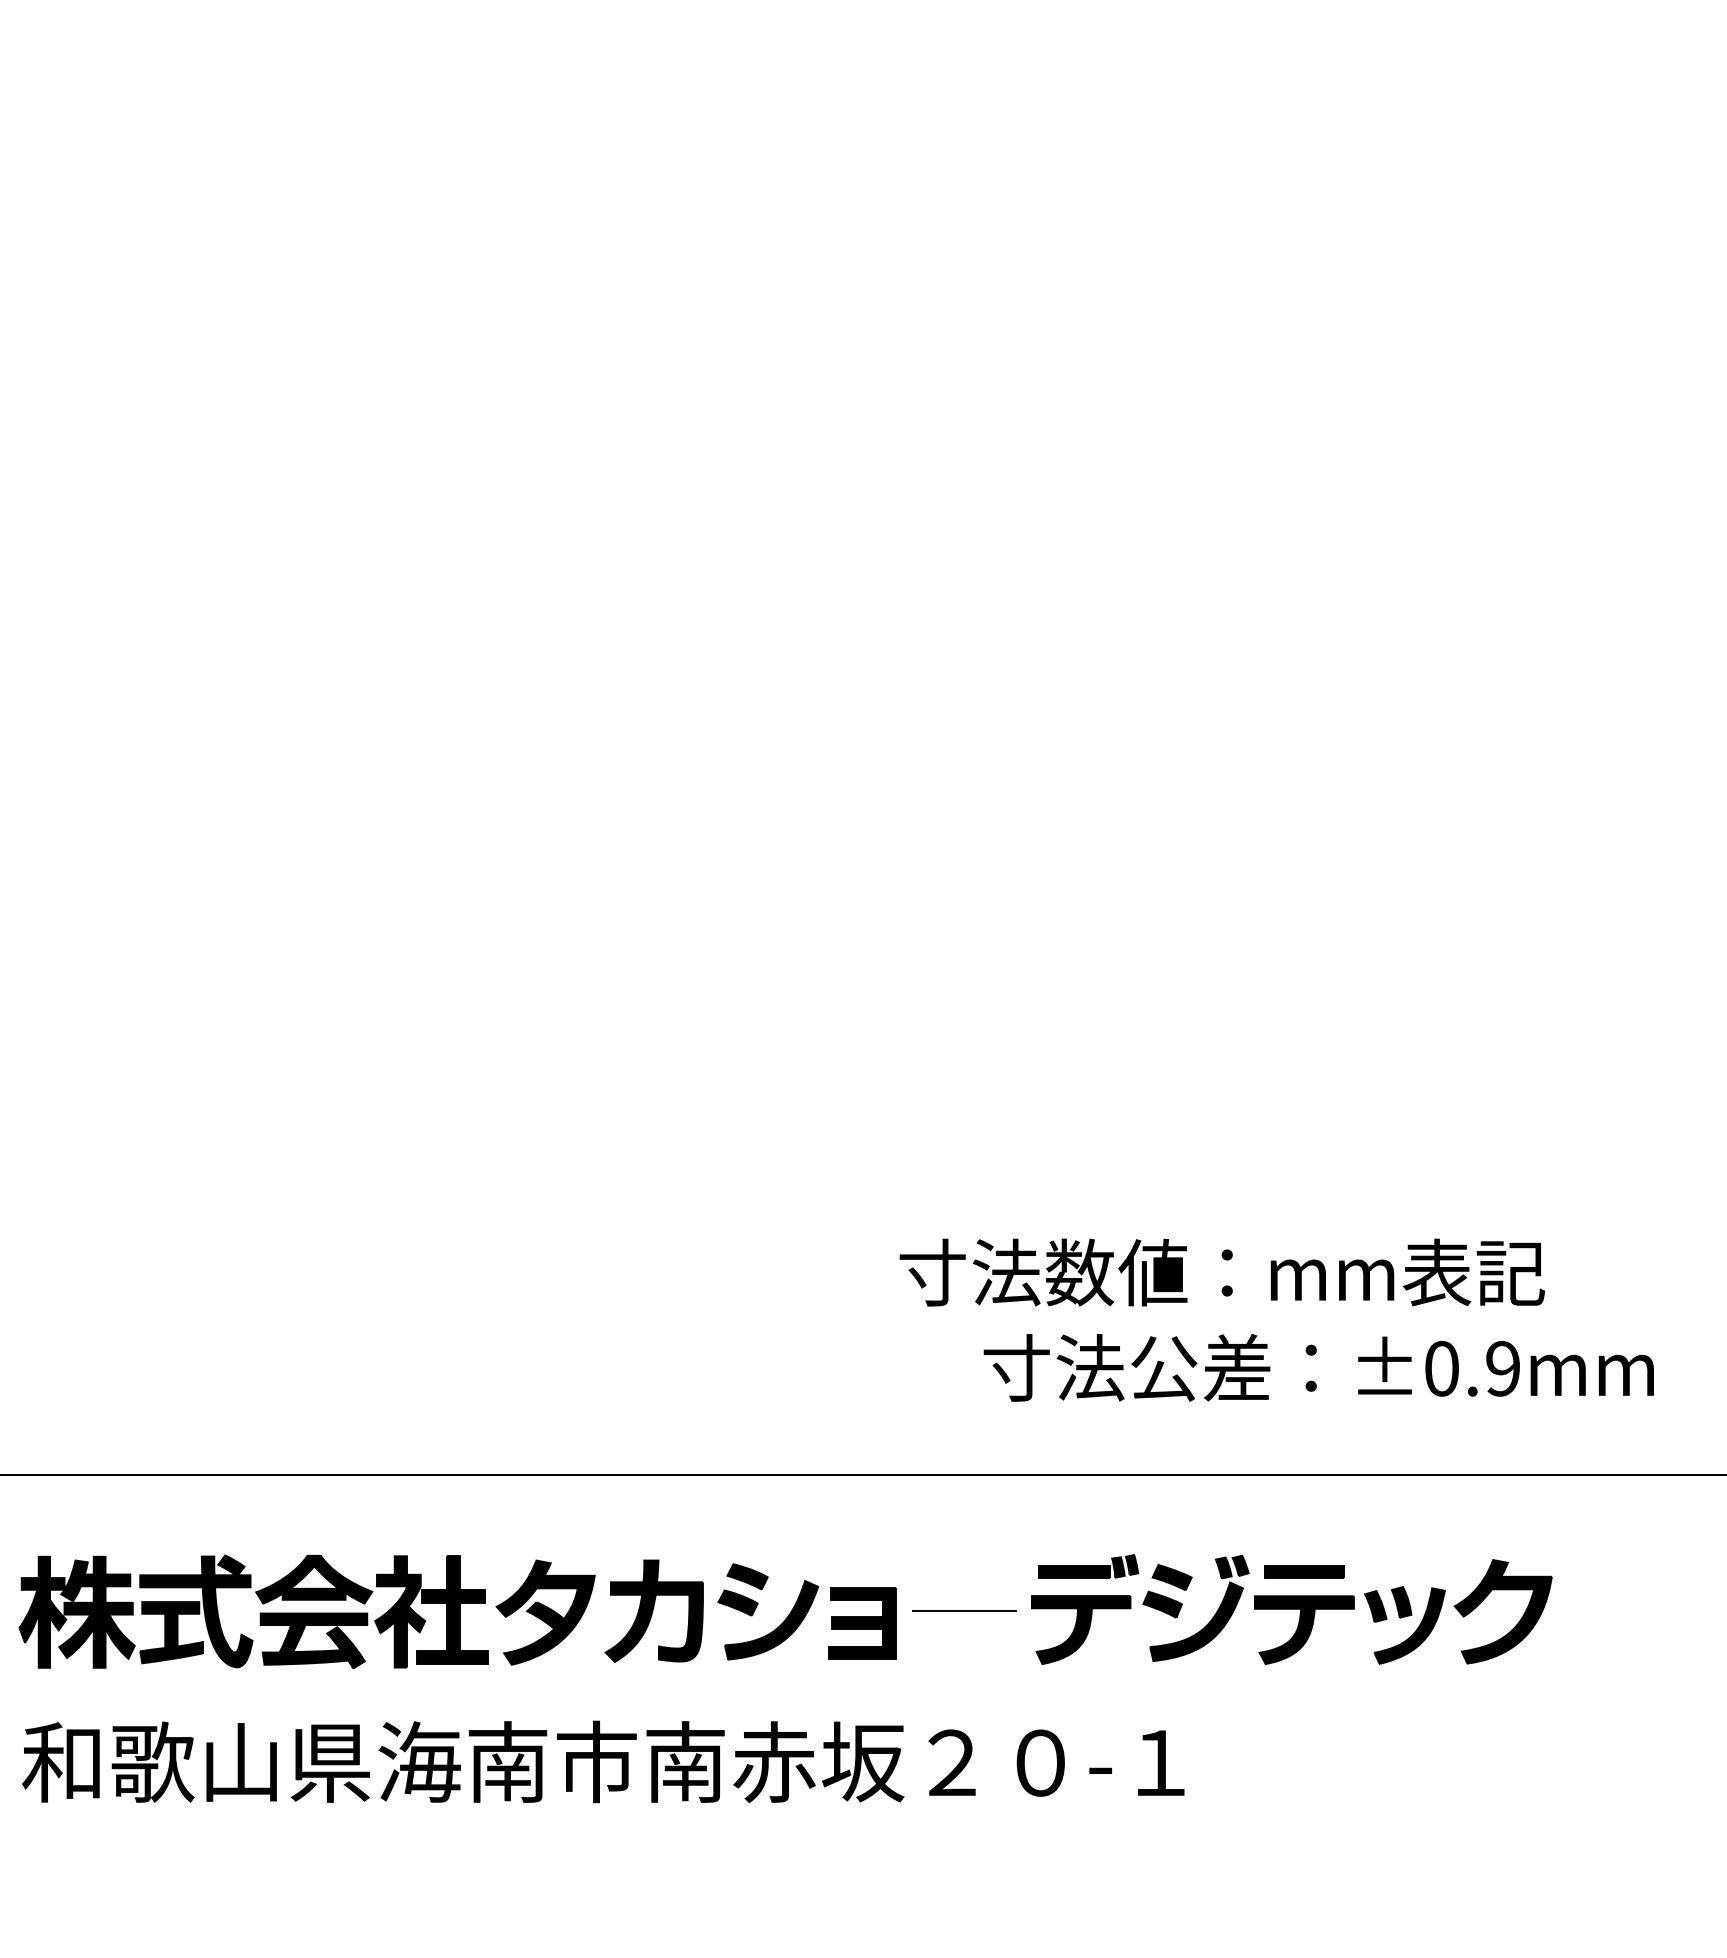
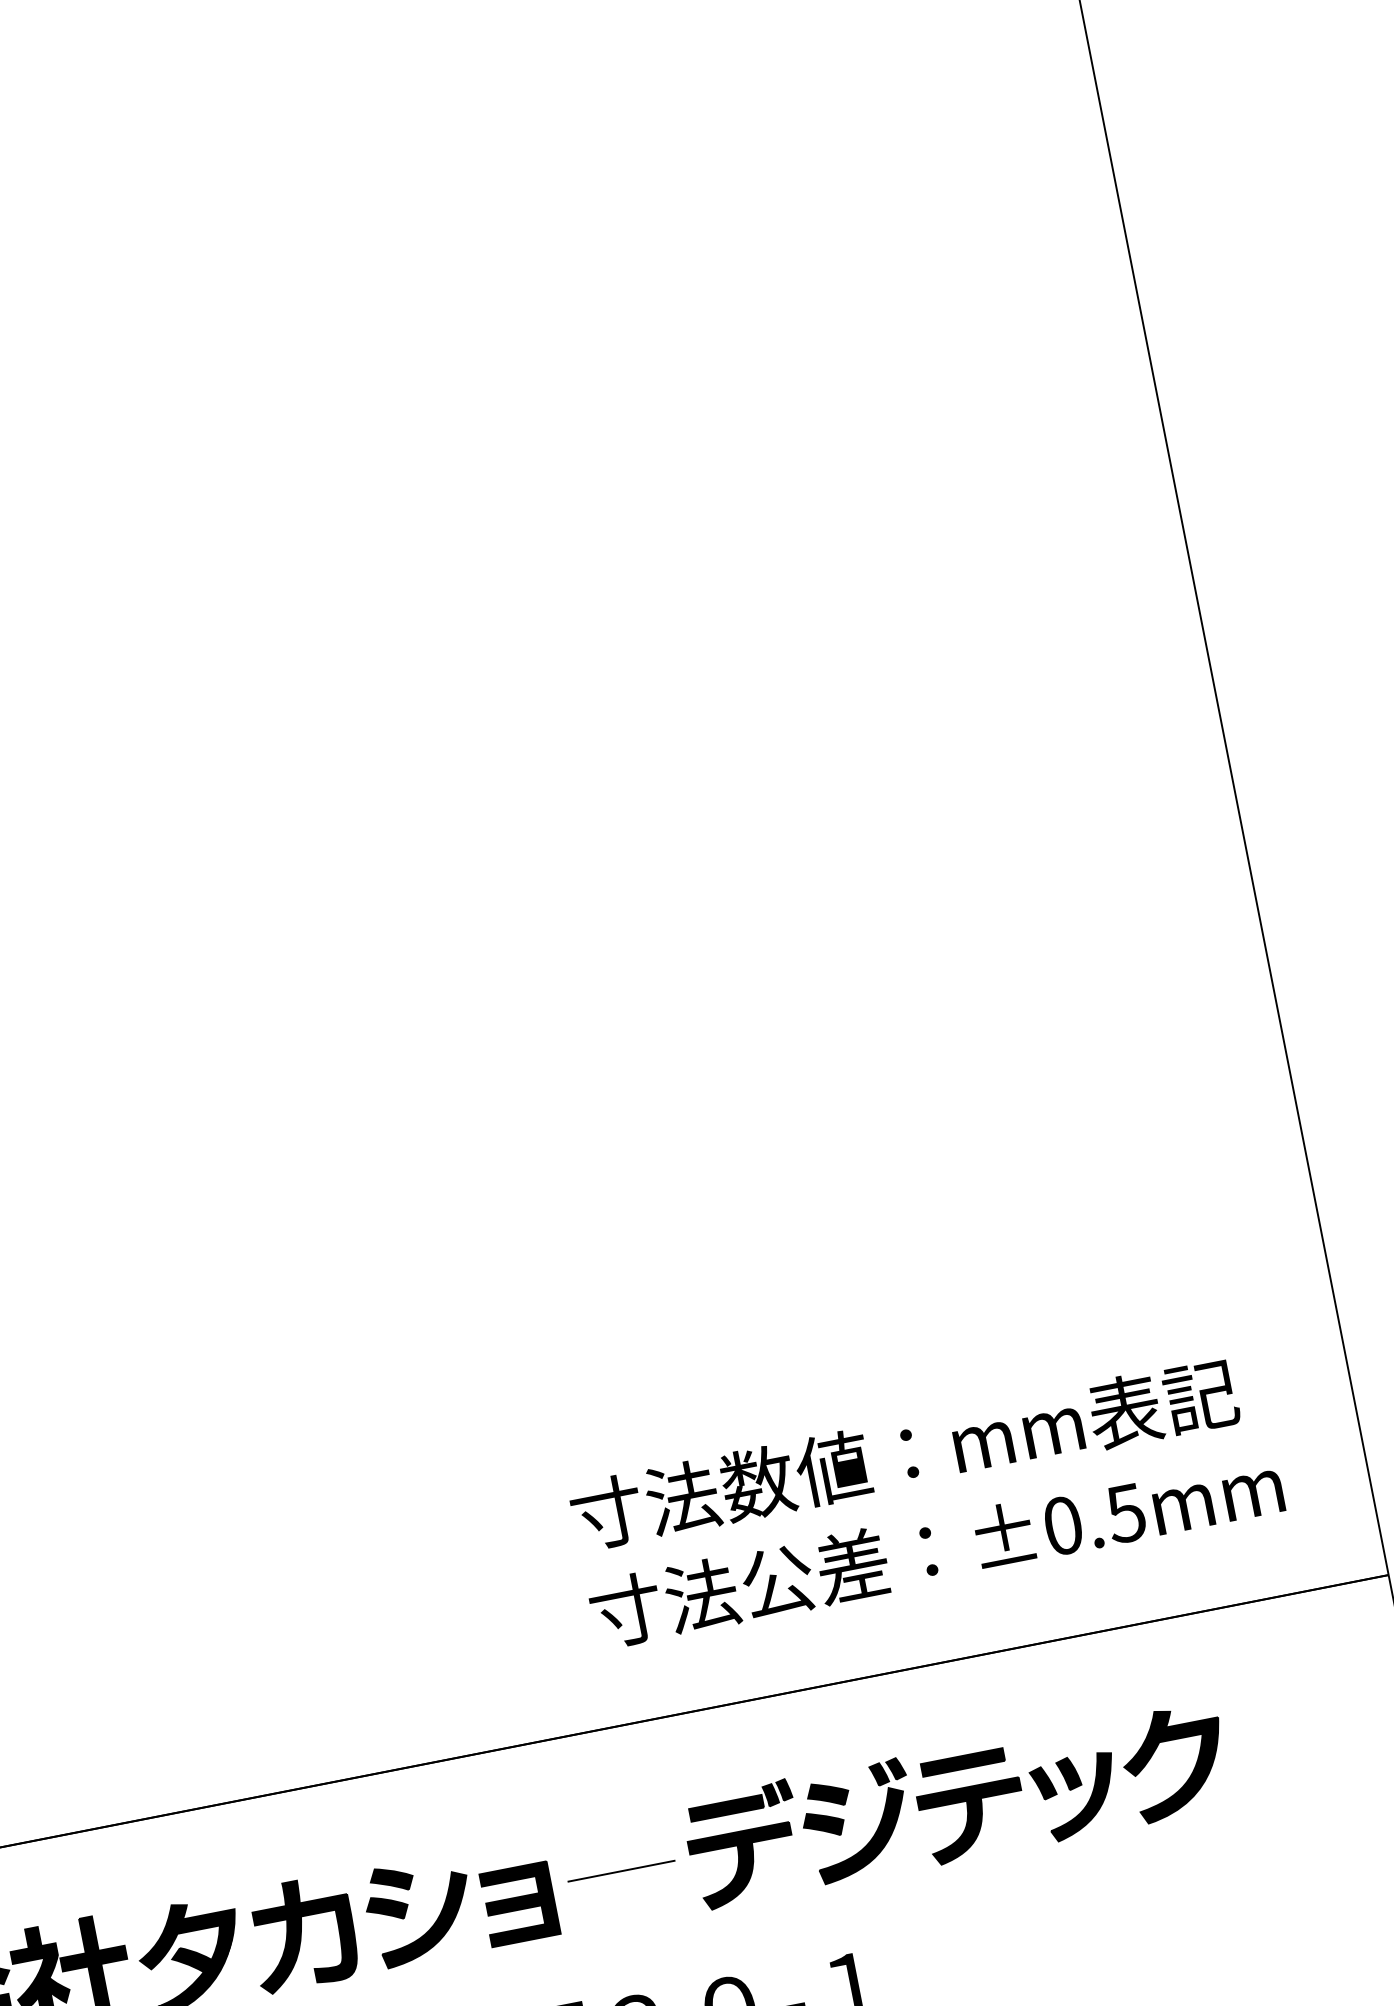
text: (1221, 1272) -> (903, 1454), moved
text: (1502, 1368) -> (1125, 1513), ±0.9mm -> ±0.5mm

